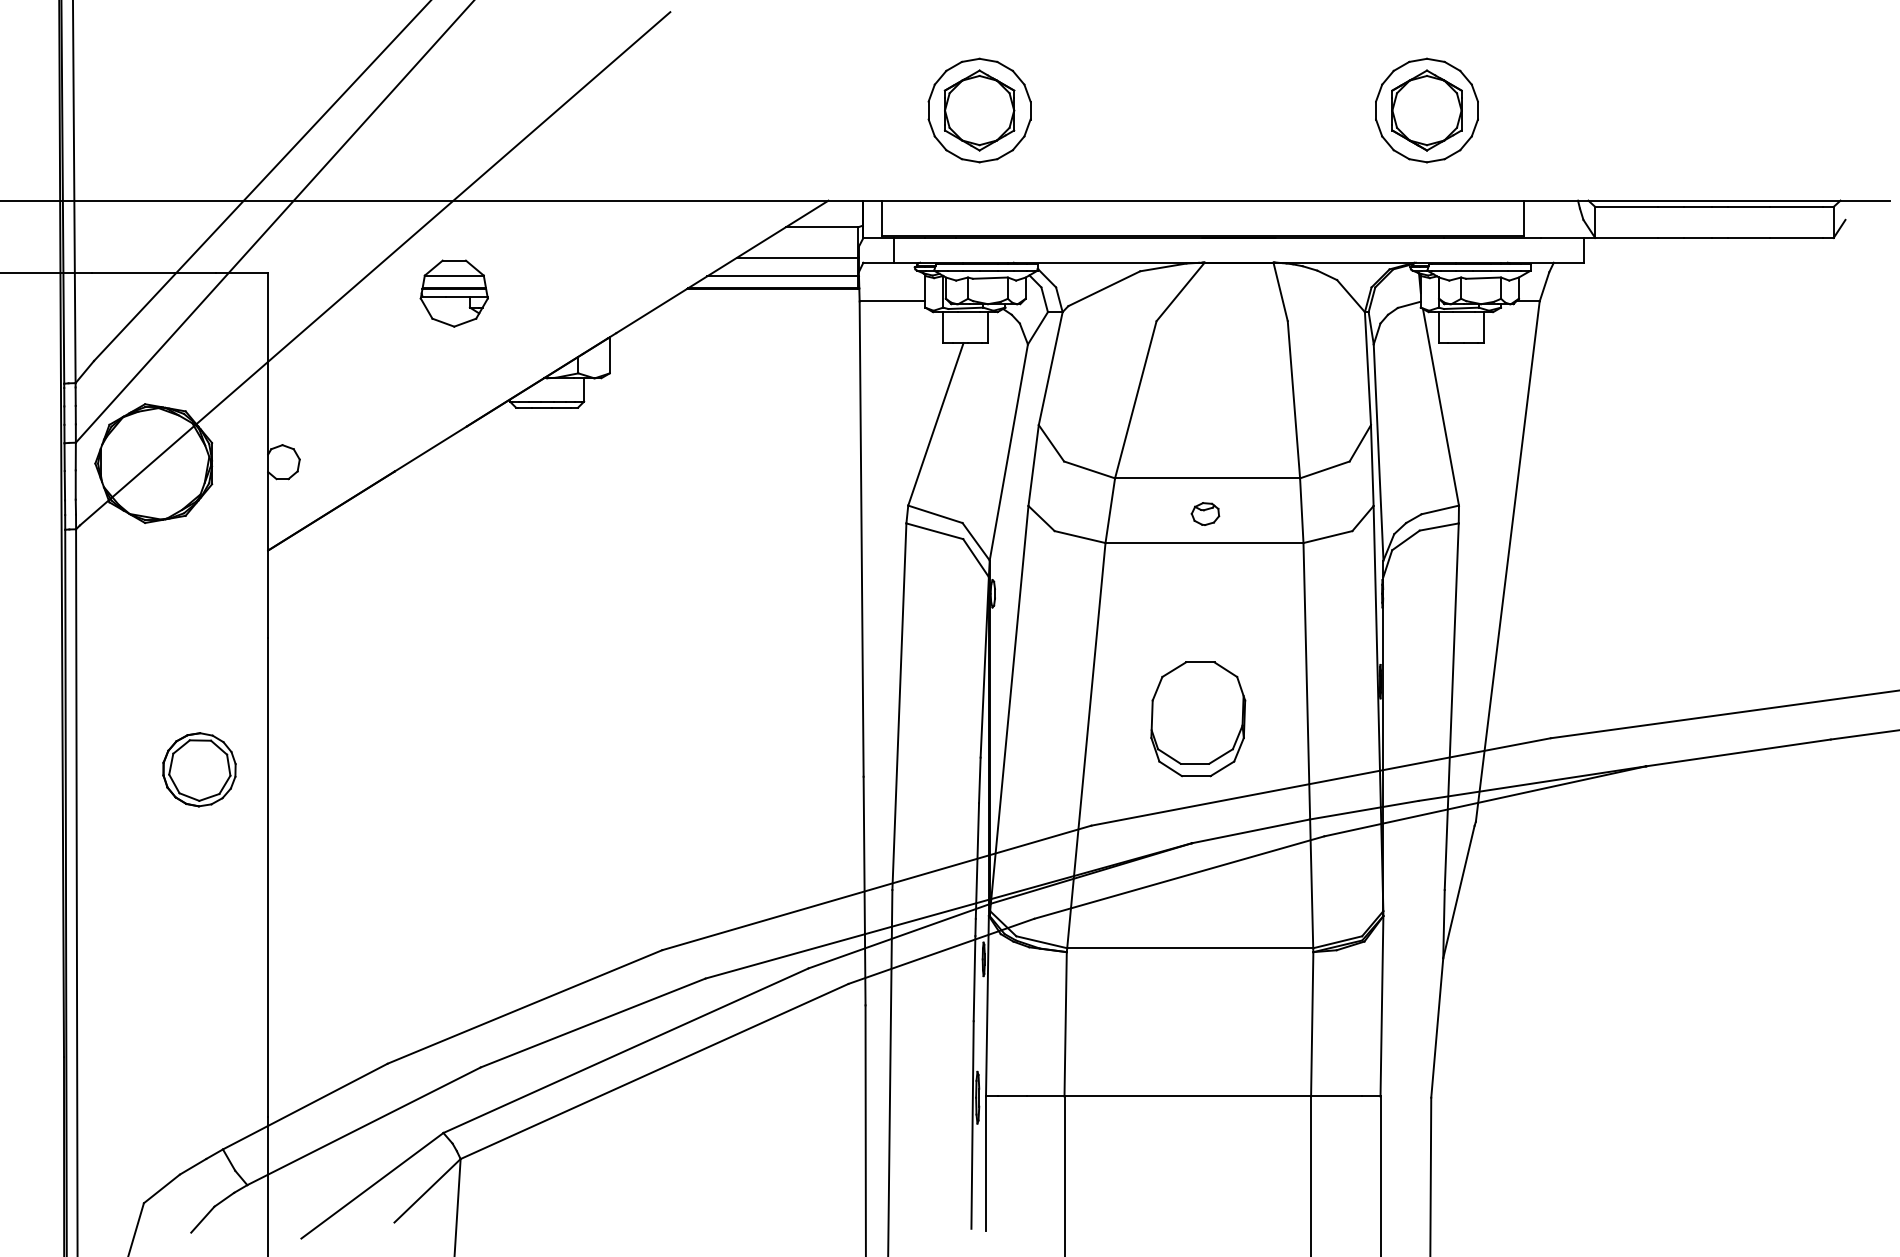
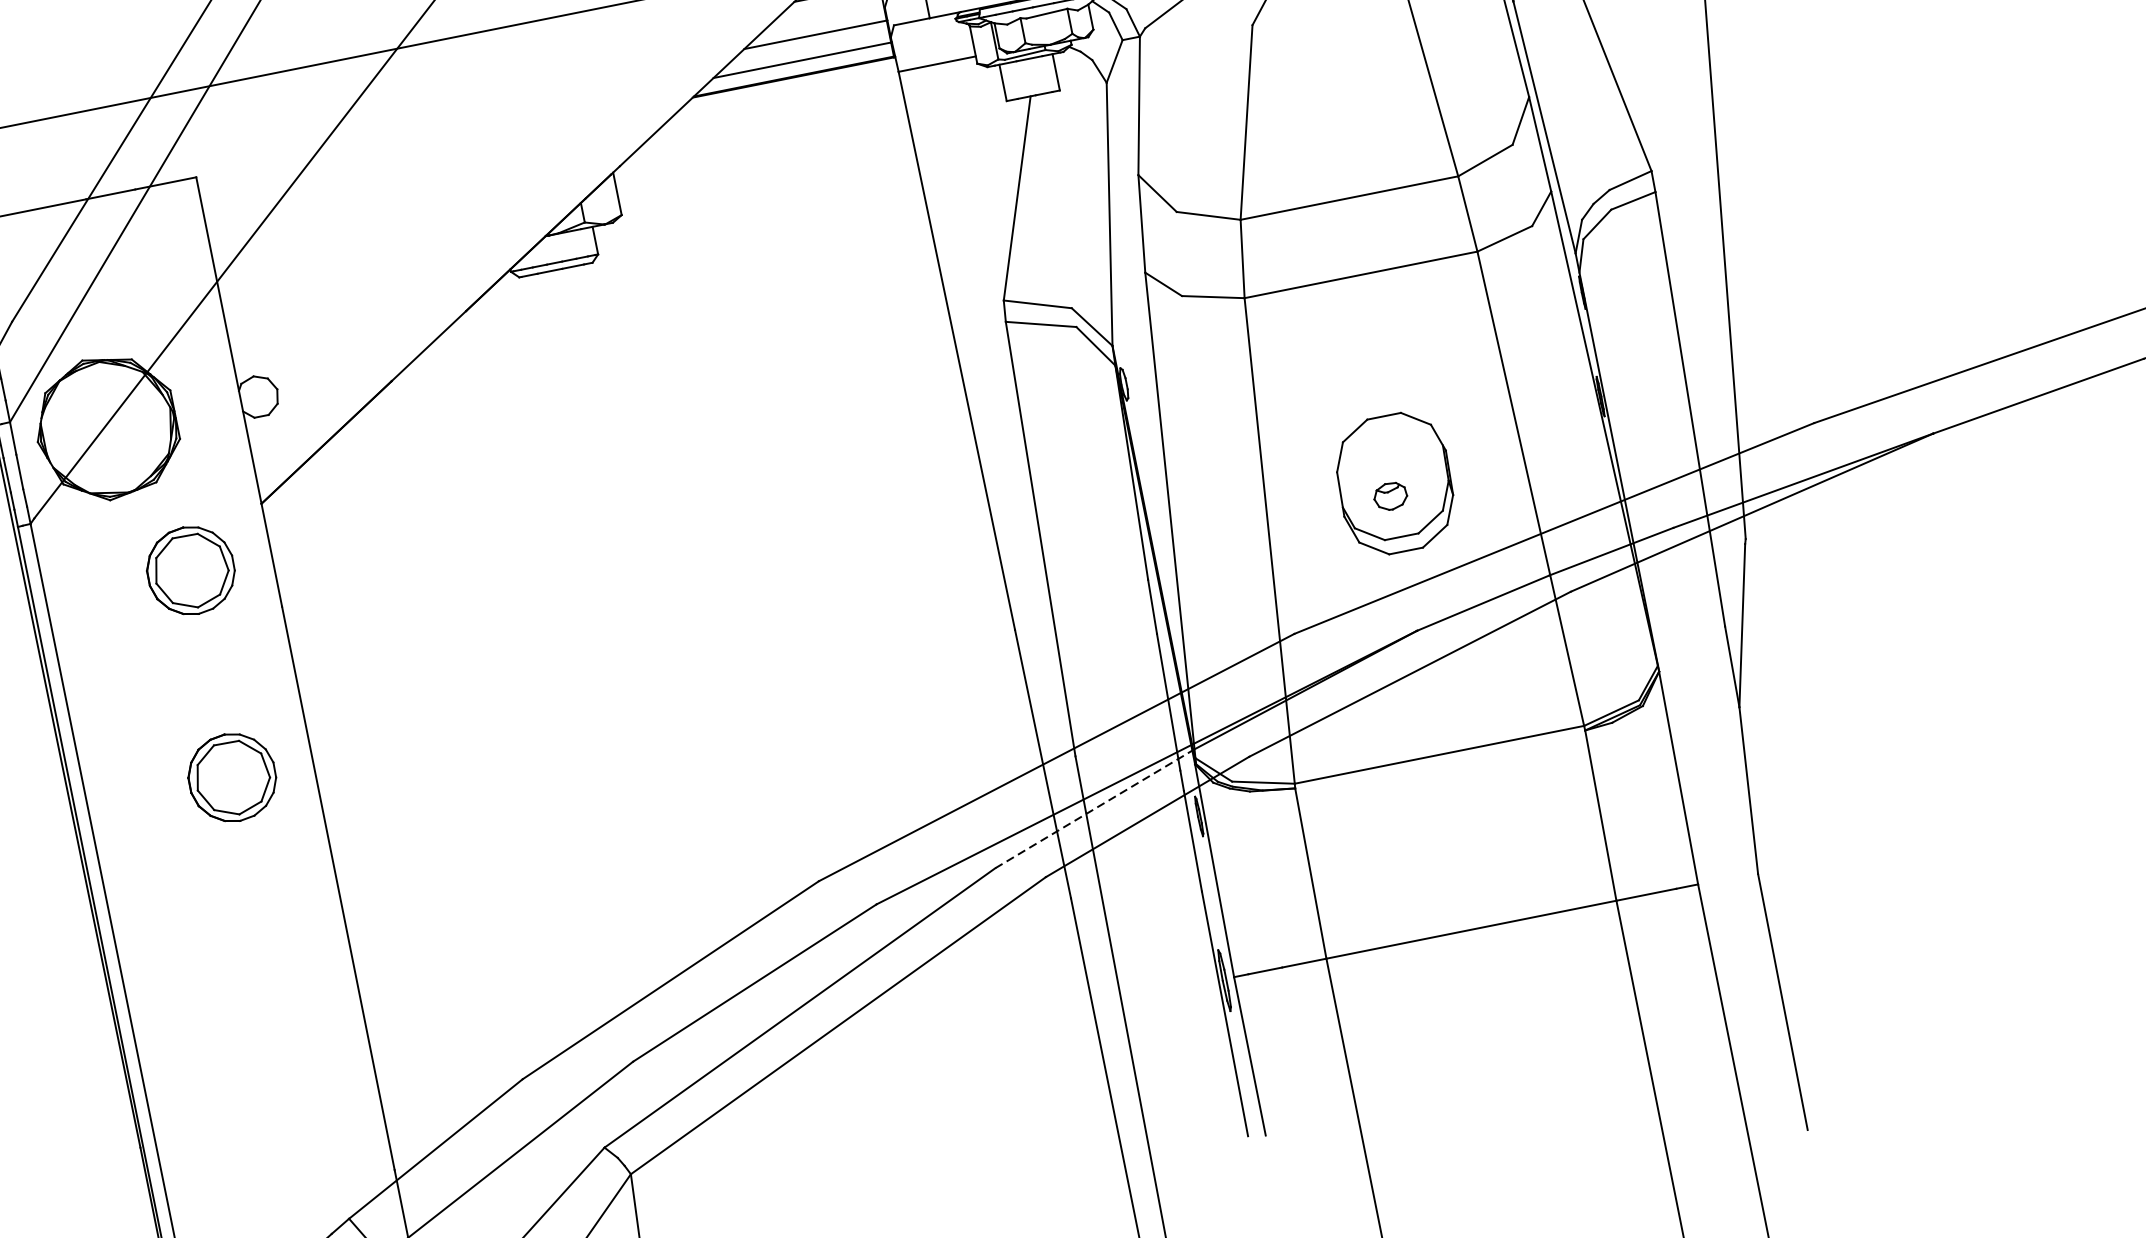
part: (453, 293) -> (419, 157), removed
part: (1205, 513) -> (1390, 495), moved
part: (199, 593) -> (190, 570), added
line: (899, 936) -> (1094, 809), solid -> dashed

